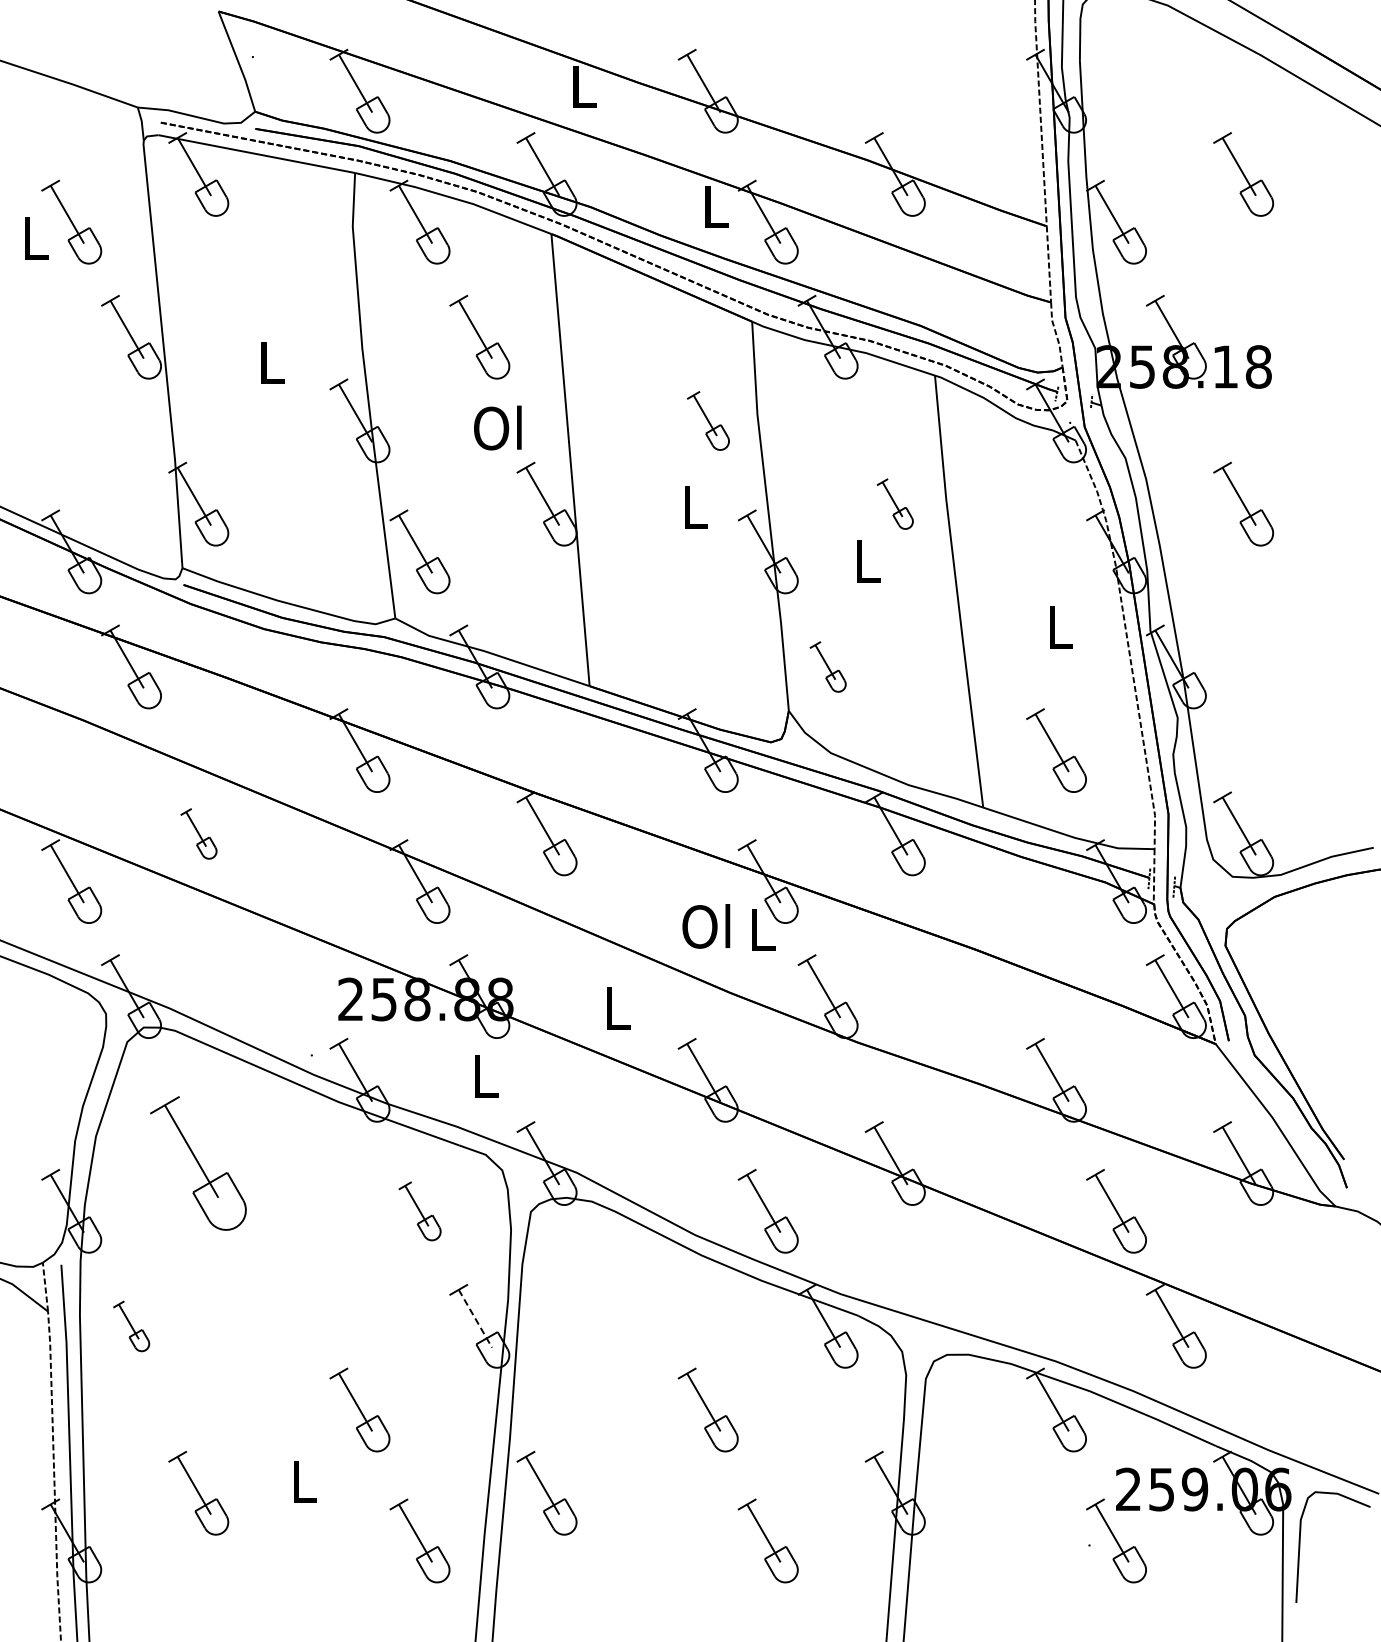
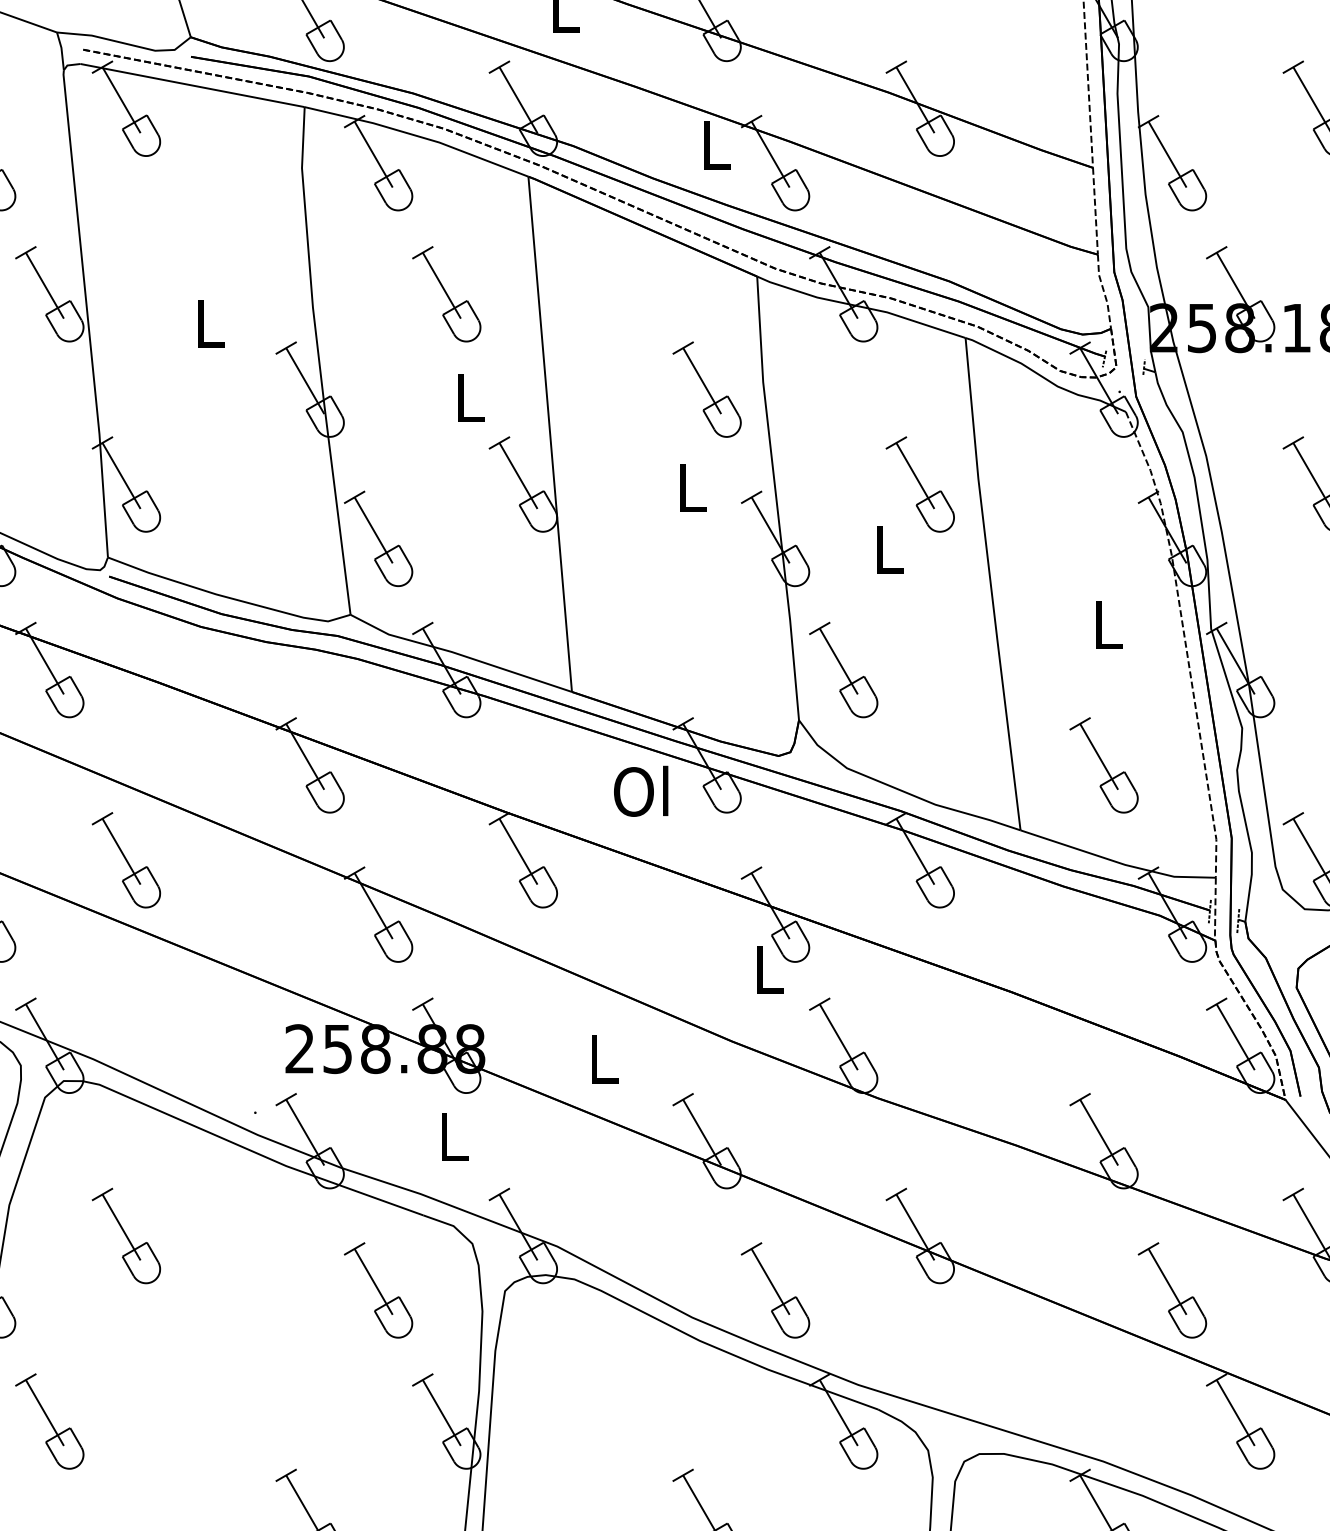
part: (708, 420) -> (707, 389), size x1.43
text: (497, 427) -> (466, 397), Ol -> L
part: (894, 503) -> (919, 483), size x1.67
part: (827, 666) -> (843, 669), size x1.67
part: (198, 833) -> (126, 859), size x1.67
text: (706, 926) -> (641, 791), moved
part: (198, 1163) -> (126, 1235), size x0.62
part: (419, 1211) -> (378, 1290), size x1.43
line: (475, 1319) -> (441, 1413), dashed -> solid
part: (131, 1326) -> (49, 1421), size x1.67

